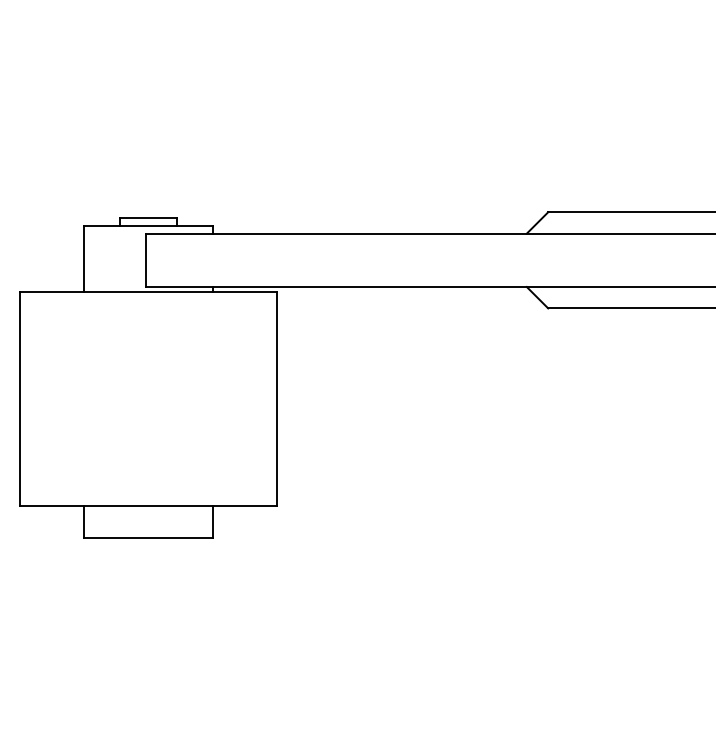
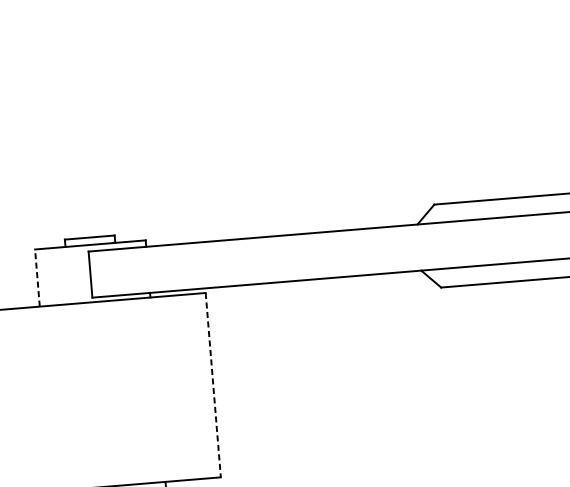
line: (84, 258) -> (37, 277), solid -> dashed
line: (276, 399) -> (213, 385), solid -> dashed

